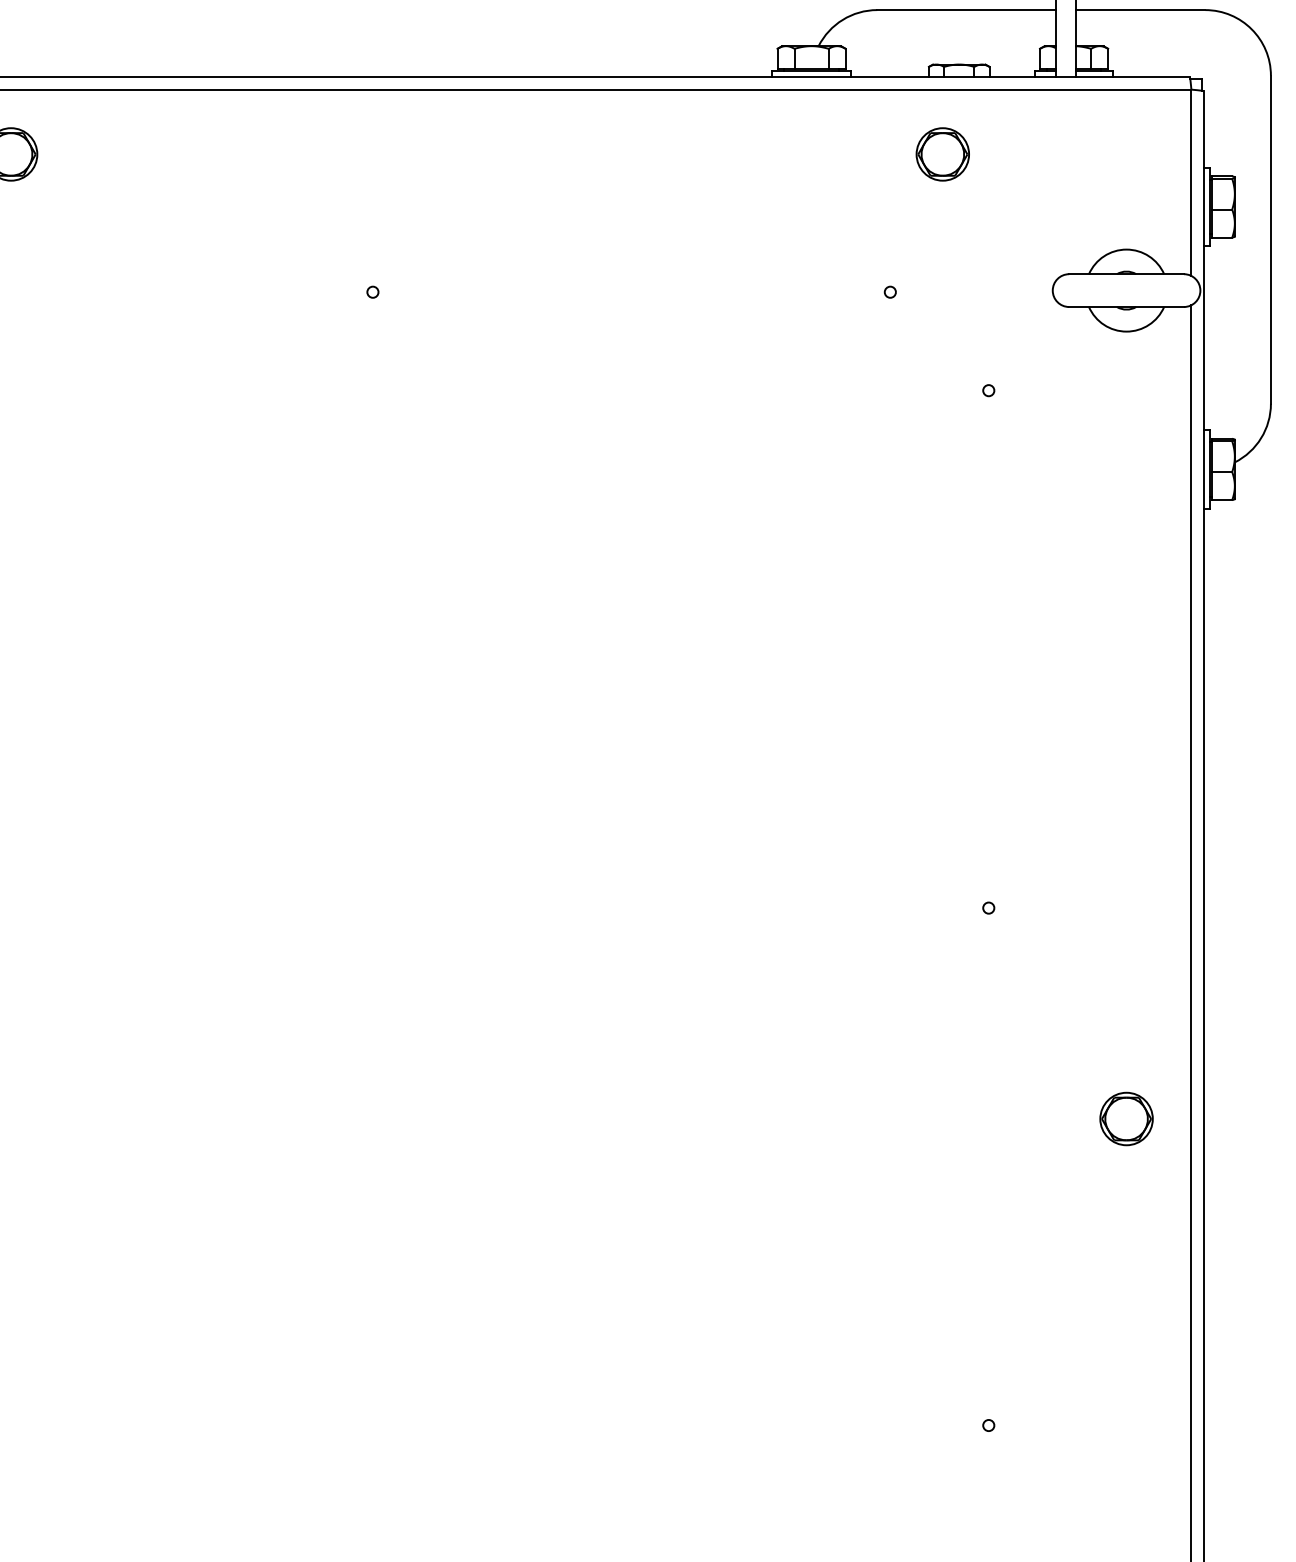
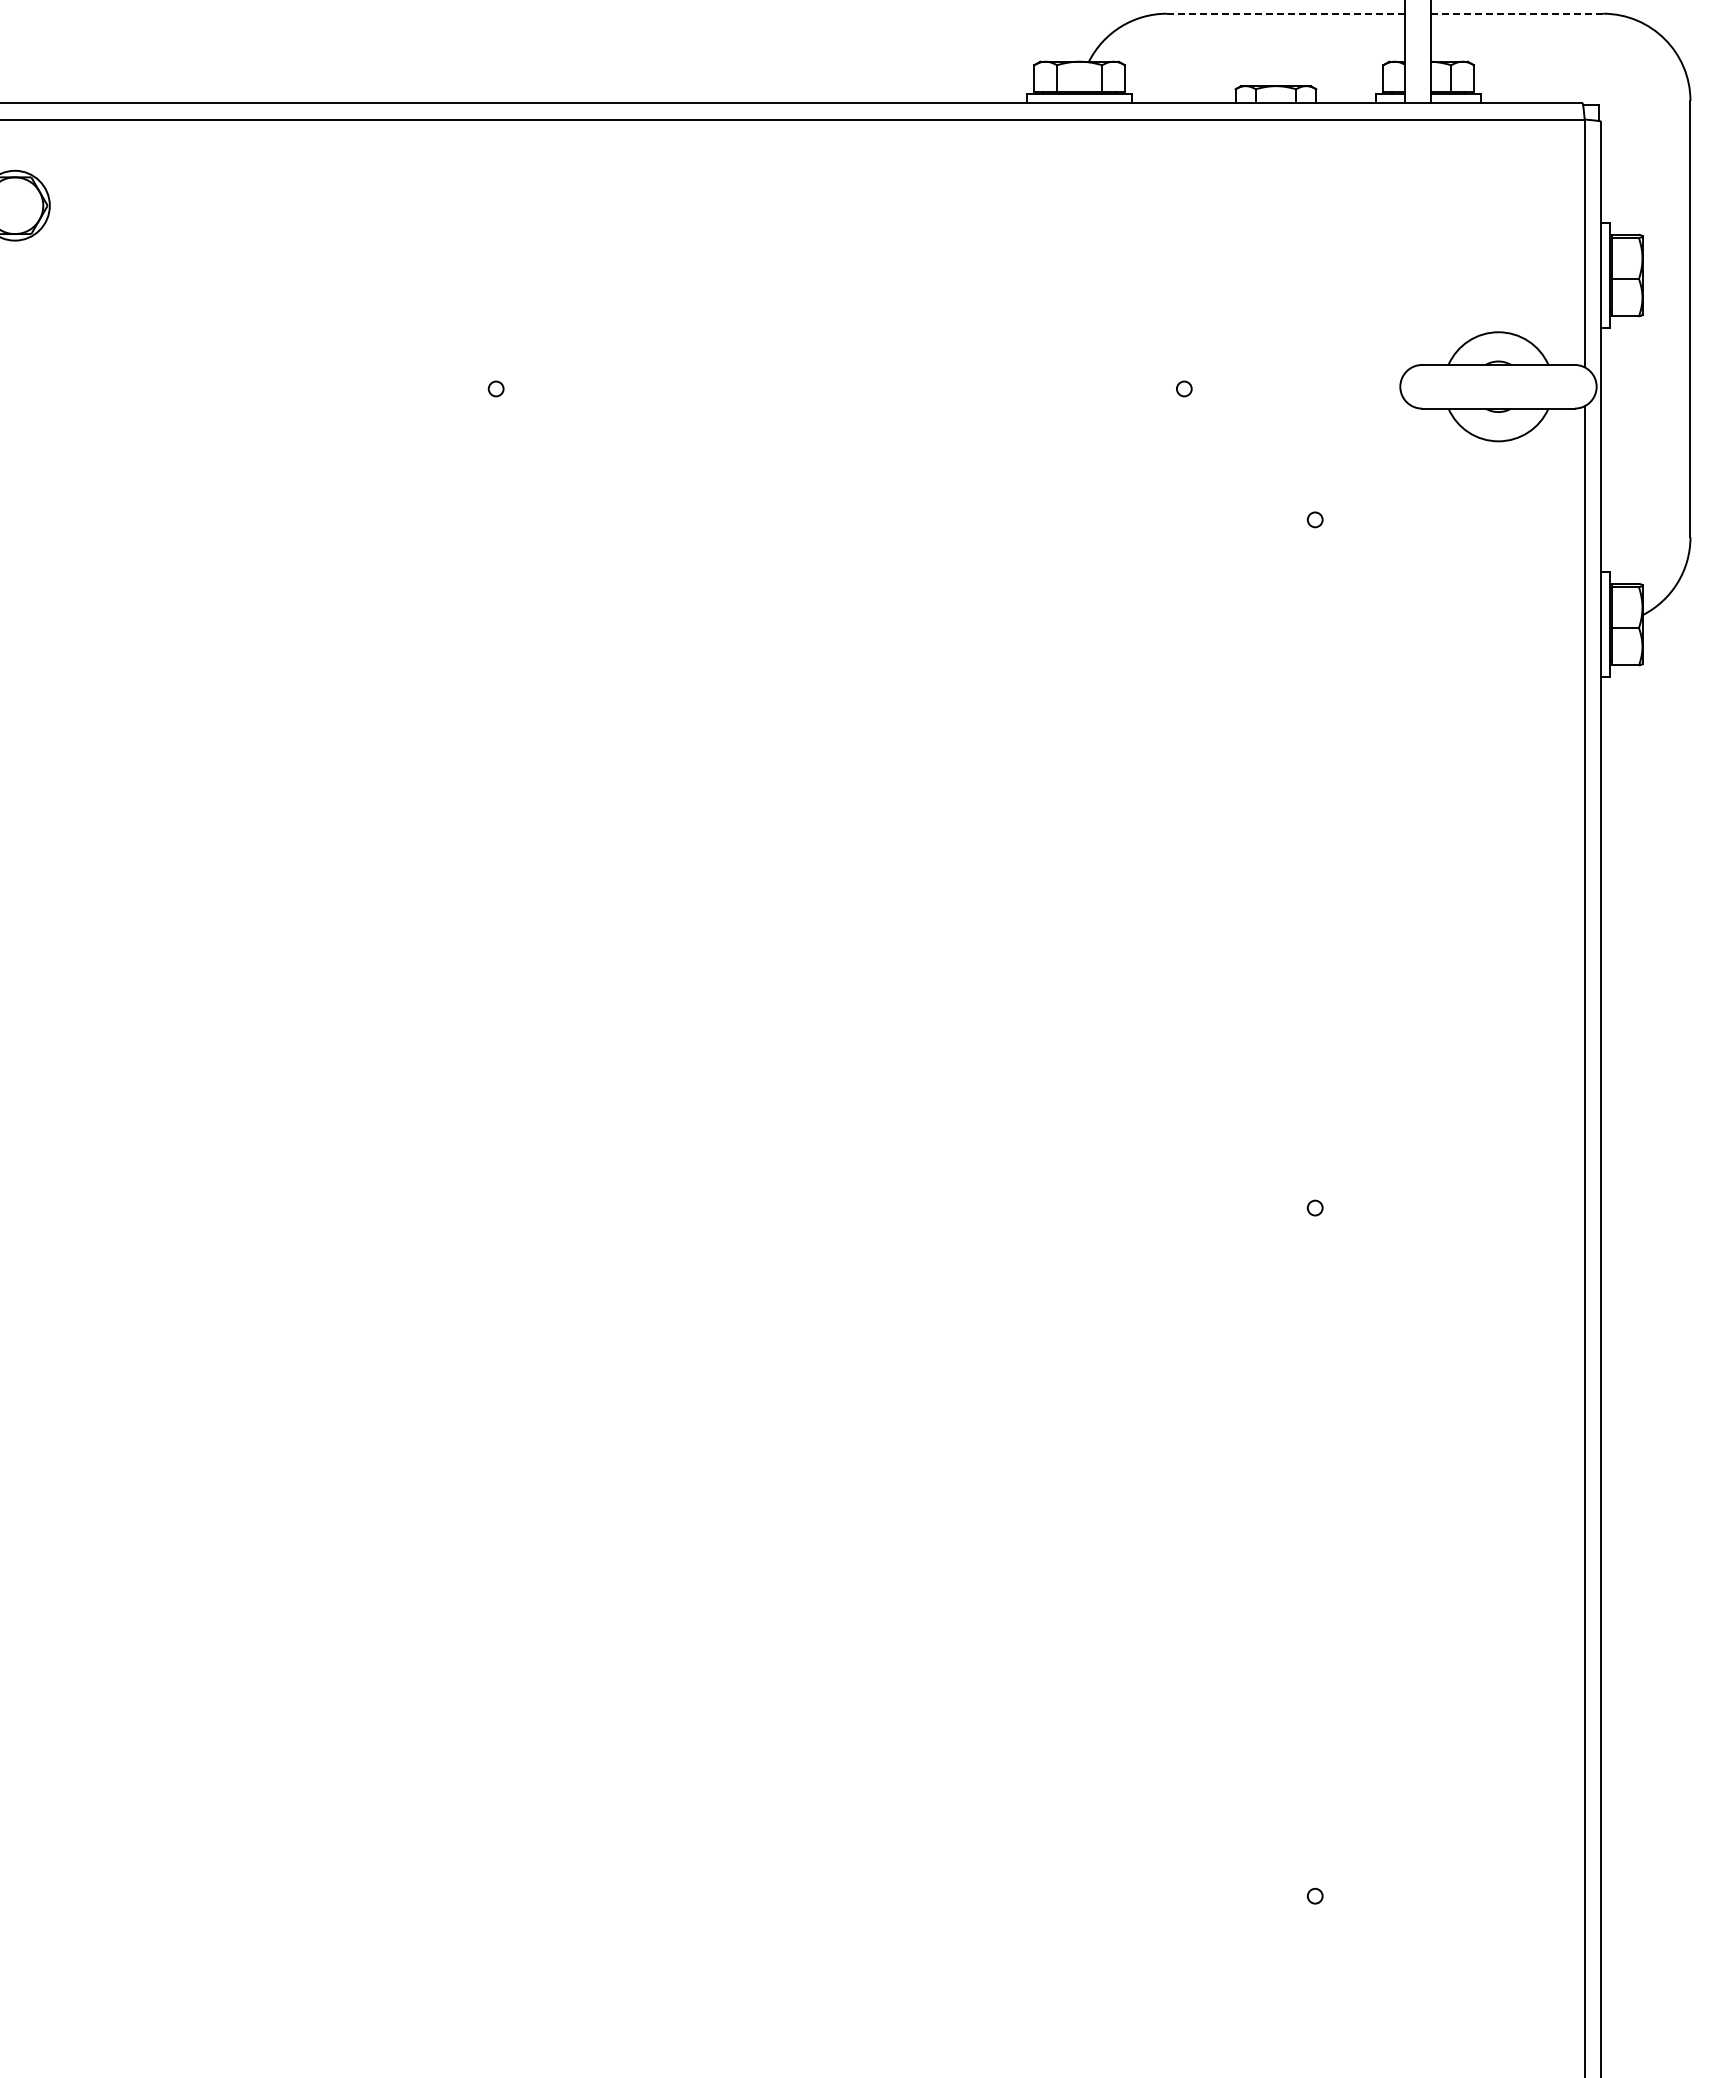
line: (966, 9) -> (1285, 13), solid -> dashed
line: (1140, 9) -> (1517, 13), solid -> dashed
part: (942, 154) -> (1253, 205), removed
part: (1126, 1118) -> (1498, 1488), removed

